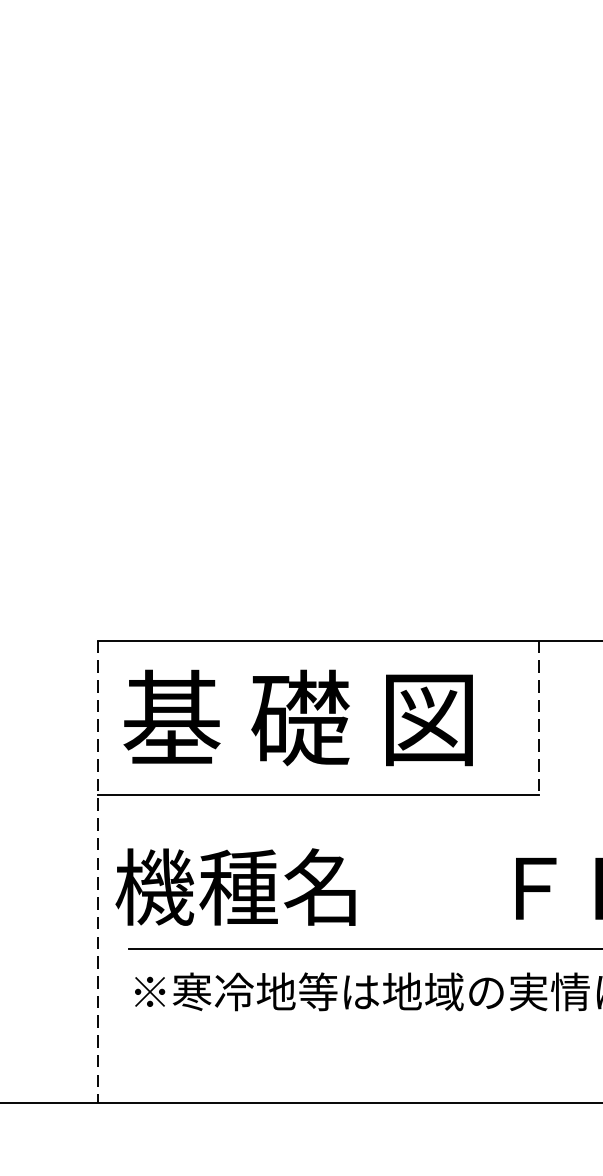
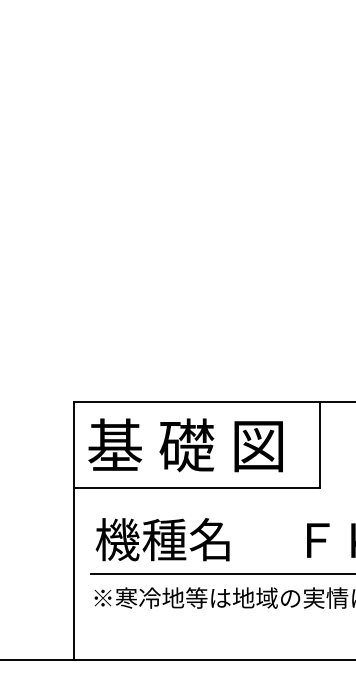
line: (538, 718) -> (319, 445), dashed -> solid
line: (97, 872) -> (73, 531), dashed -> solid
text: (235, 886) -> (162, 539), moved

